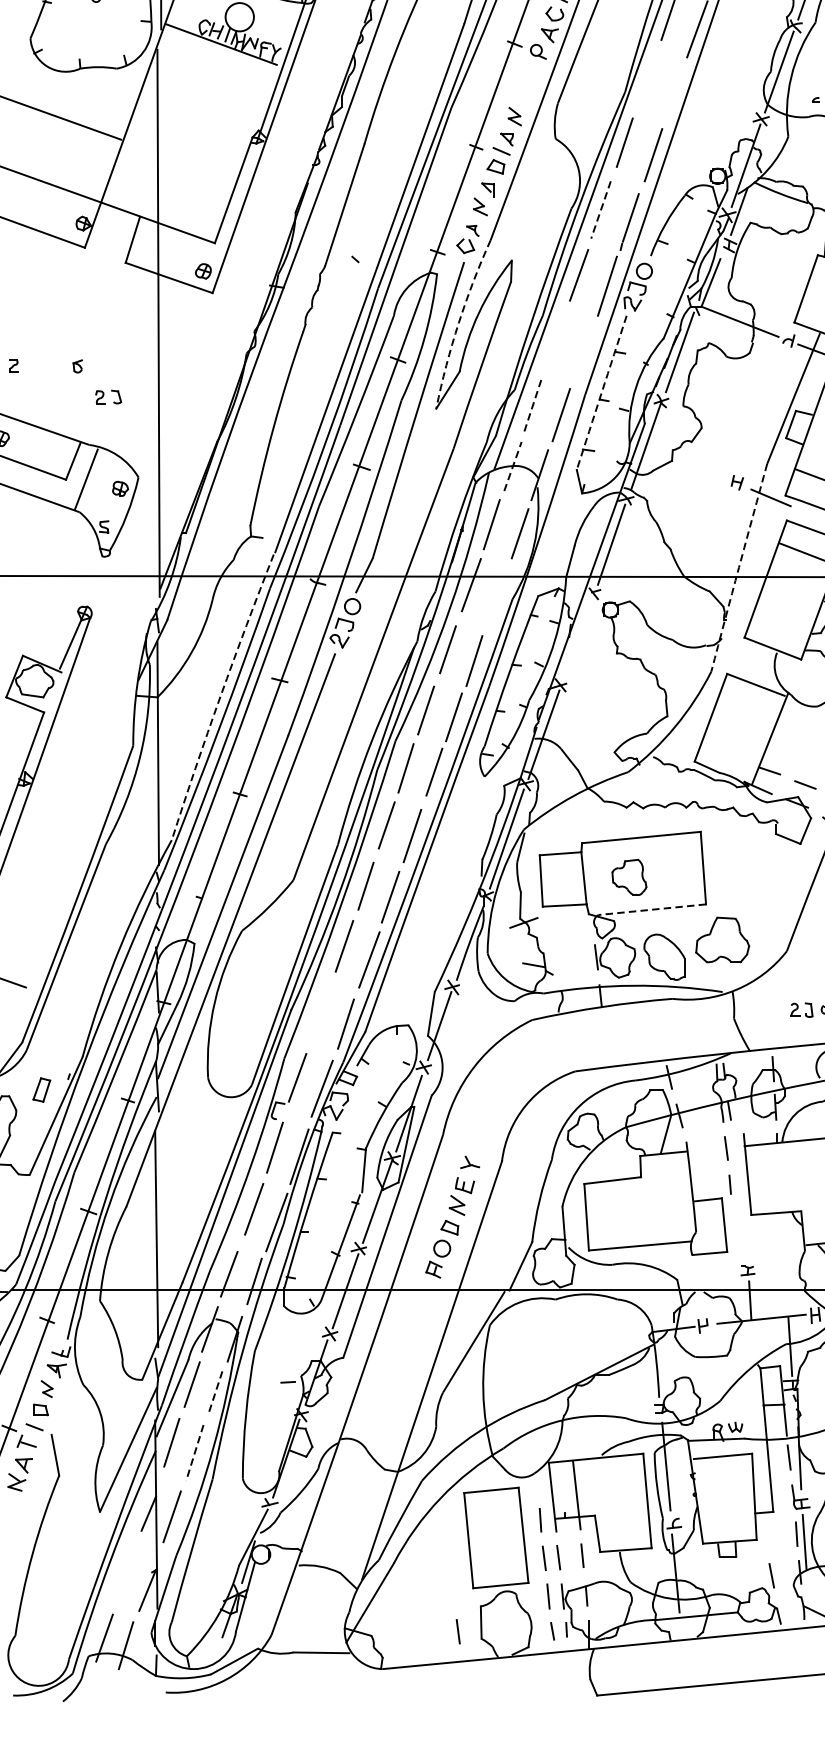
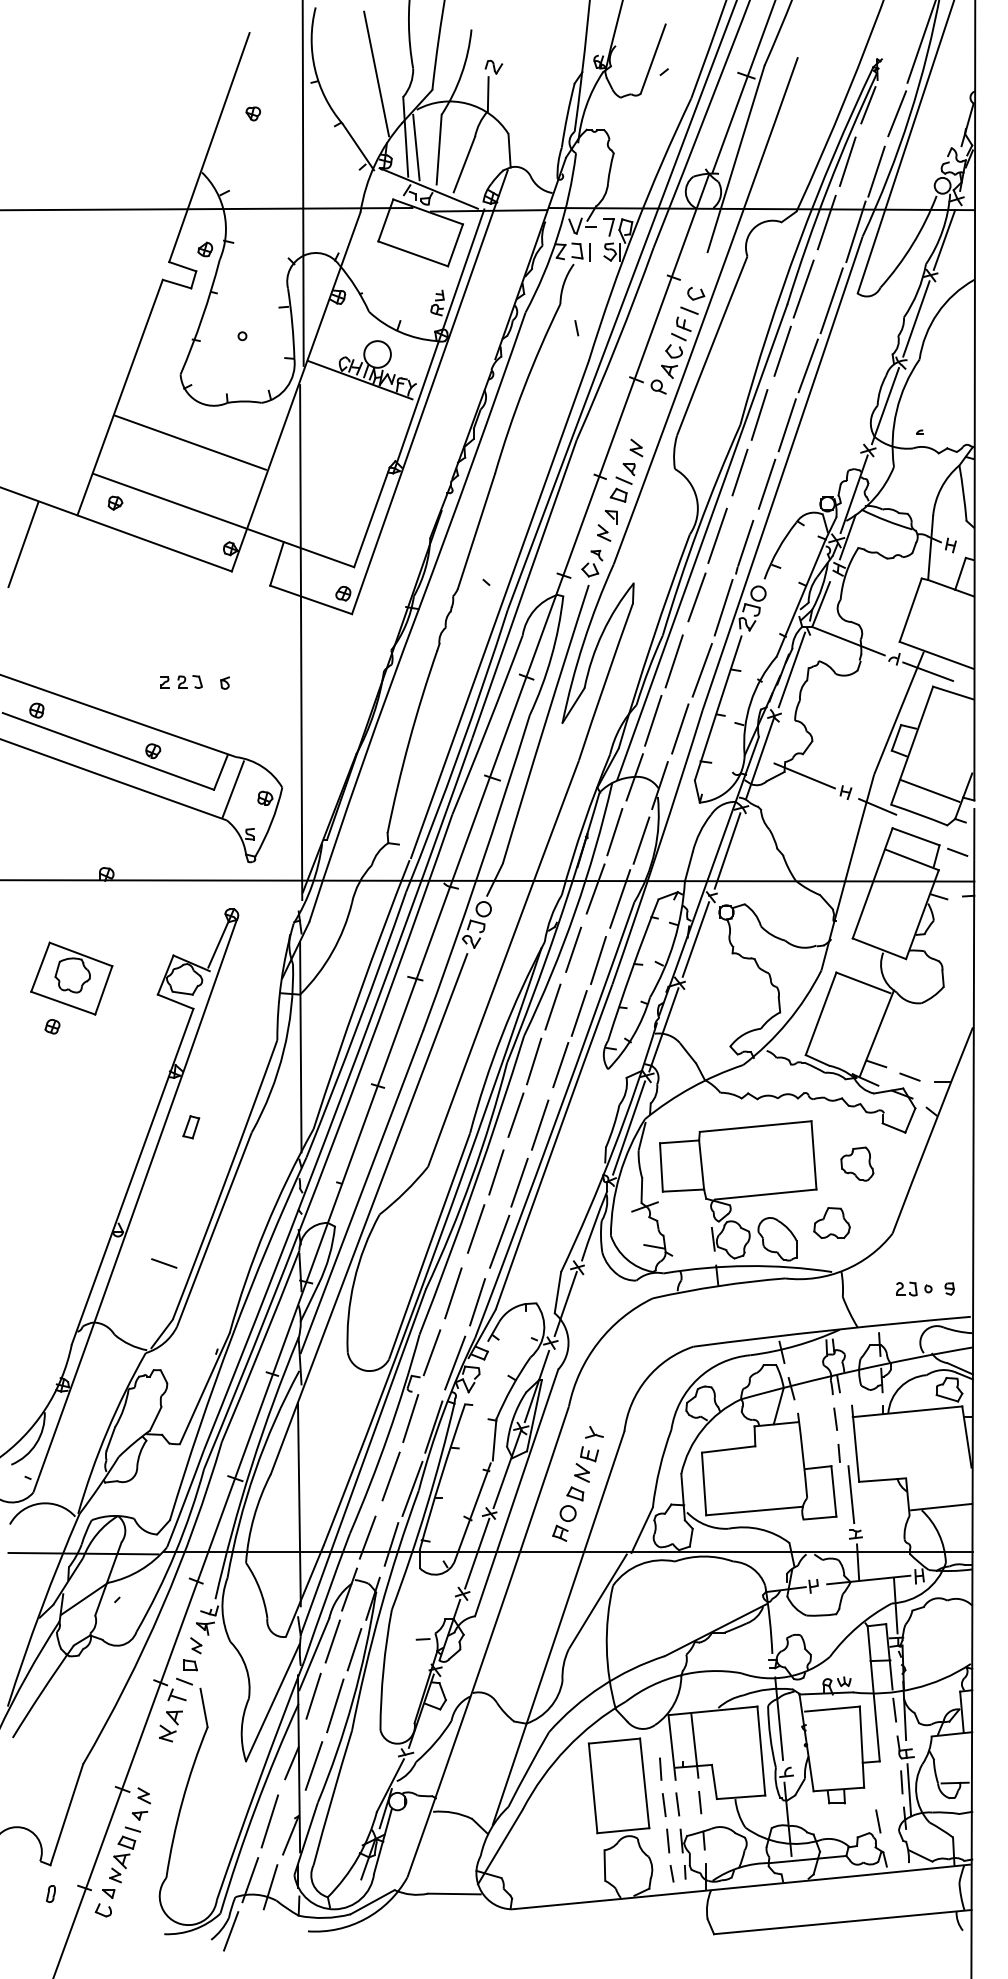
line: (645, 81) -> (759, 414), added
line: (674, 92) -> (786, 425), added
line: (600, 209) -> (717, 535), dashed -> solid
arc: (458, 323) -> (583, 642), dashed -> solid
line: (554, 343) -> (673, 661), added
line: (583, 352) -> (701, 670), added
arc: (601, 393) -> (718, 708), dashed -> solid
part: (107, 396) -> (189, 681), moved
line: (532, 407) -> (653, 721), dashed -> solid
line: (693, 464) -> (804, 775), added
line: (512, 466) -> (634, 777), dashed -> solid
arc: (738, 567) -> (847, 872), dashed -> solid
line: (497, 595) -> (620, 898), added
line: (577, 638) -> (695, 939), added
arc: (220, 696) -> (359, 993), dashed -> solid
part: (629, 876) -> (857, 1163), moved
line: (651, 909) -> (765, 1194), dashed -> solid
part: (721, 939) -> (831, 1222), size x0.71
line: (320, 1014) -> (453, 1293), added
part: (42, 1090) -> (191, 1127), moved
line: (743, 1228) -> (851, 1494), added
line: (215, 1393) -> (354, 1649), dashed -> solid
line: (195, 1452) -> (335, 1705), dashed -> solid
line: (124, 1575) -> (269, 1821), added
line: (457, 1632) -> (582, 1874), removed
line: (84, 1692) -> (231, 1931), added

